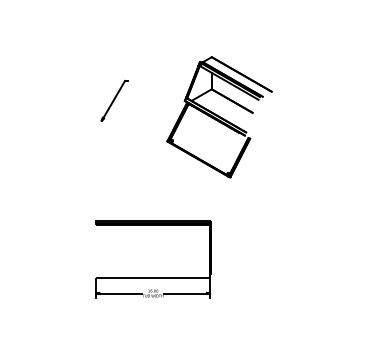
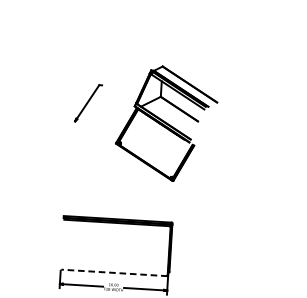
part: (219, 117) -> (166, 123), moved
line: (152, 278) -> (113, 273), solid -> dashed

